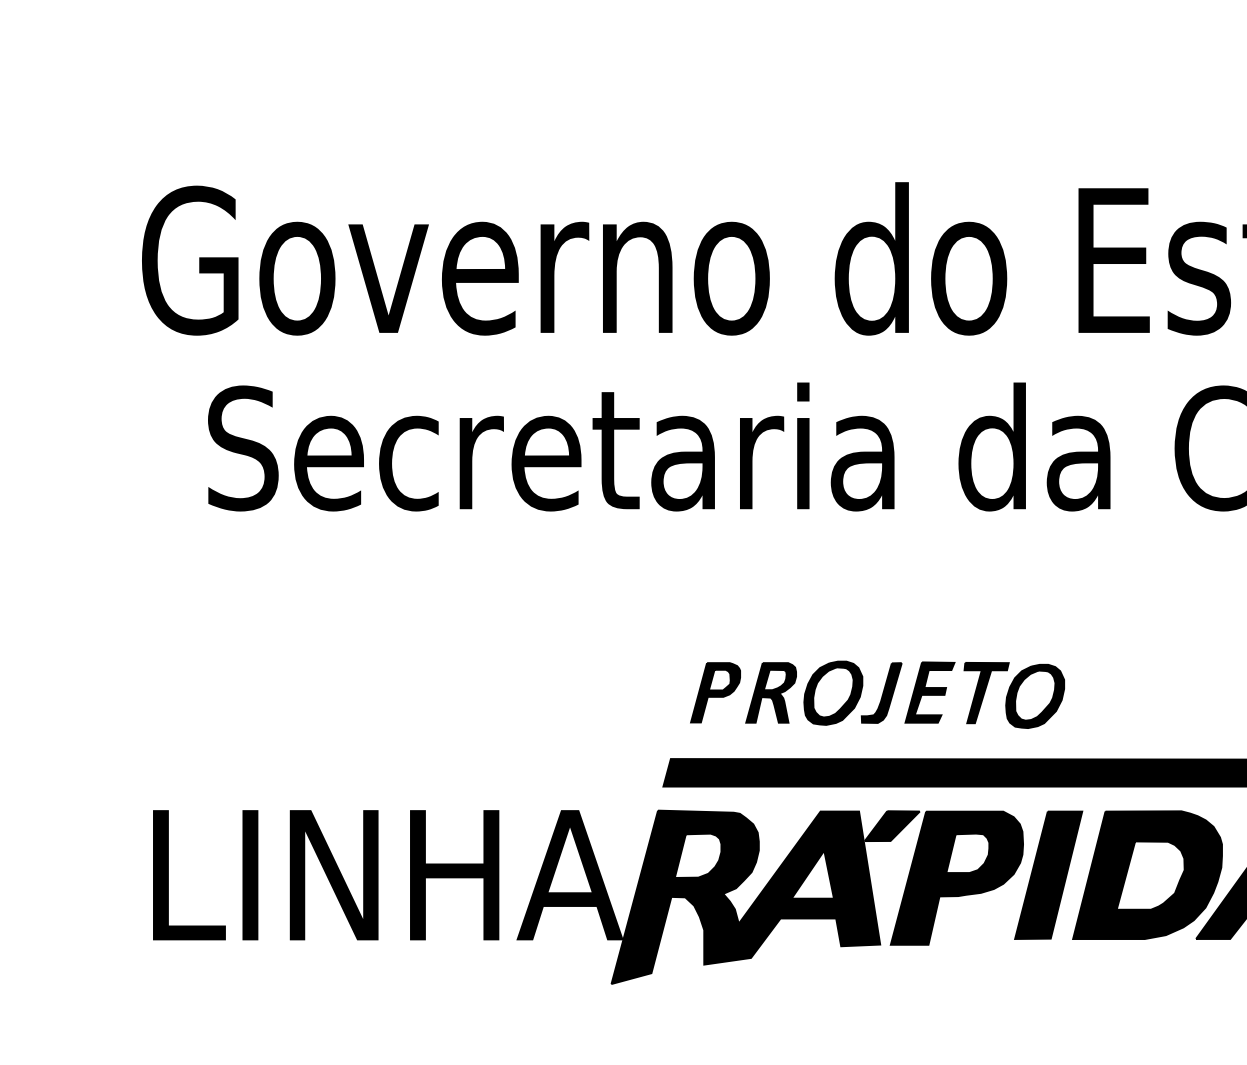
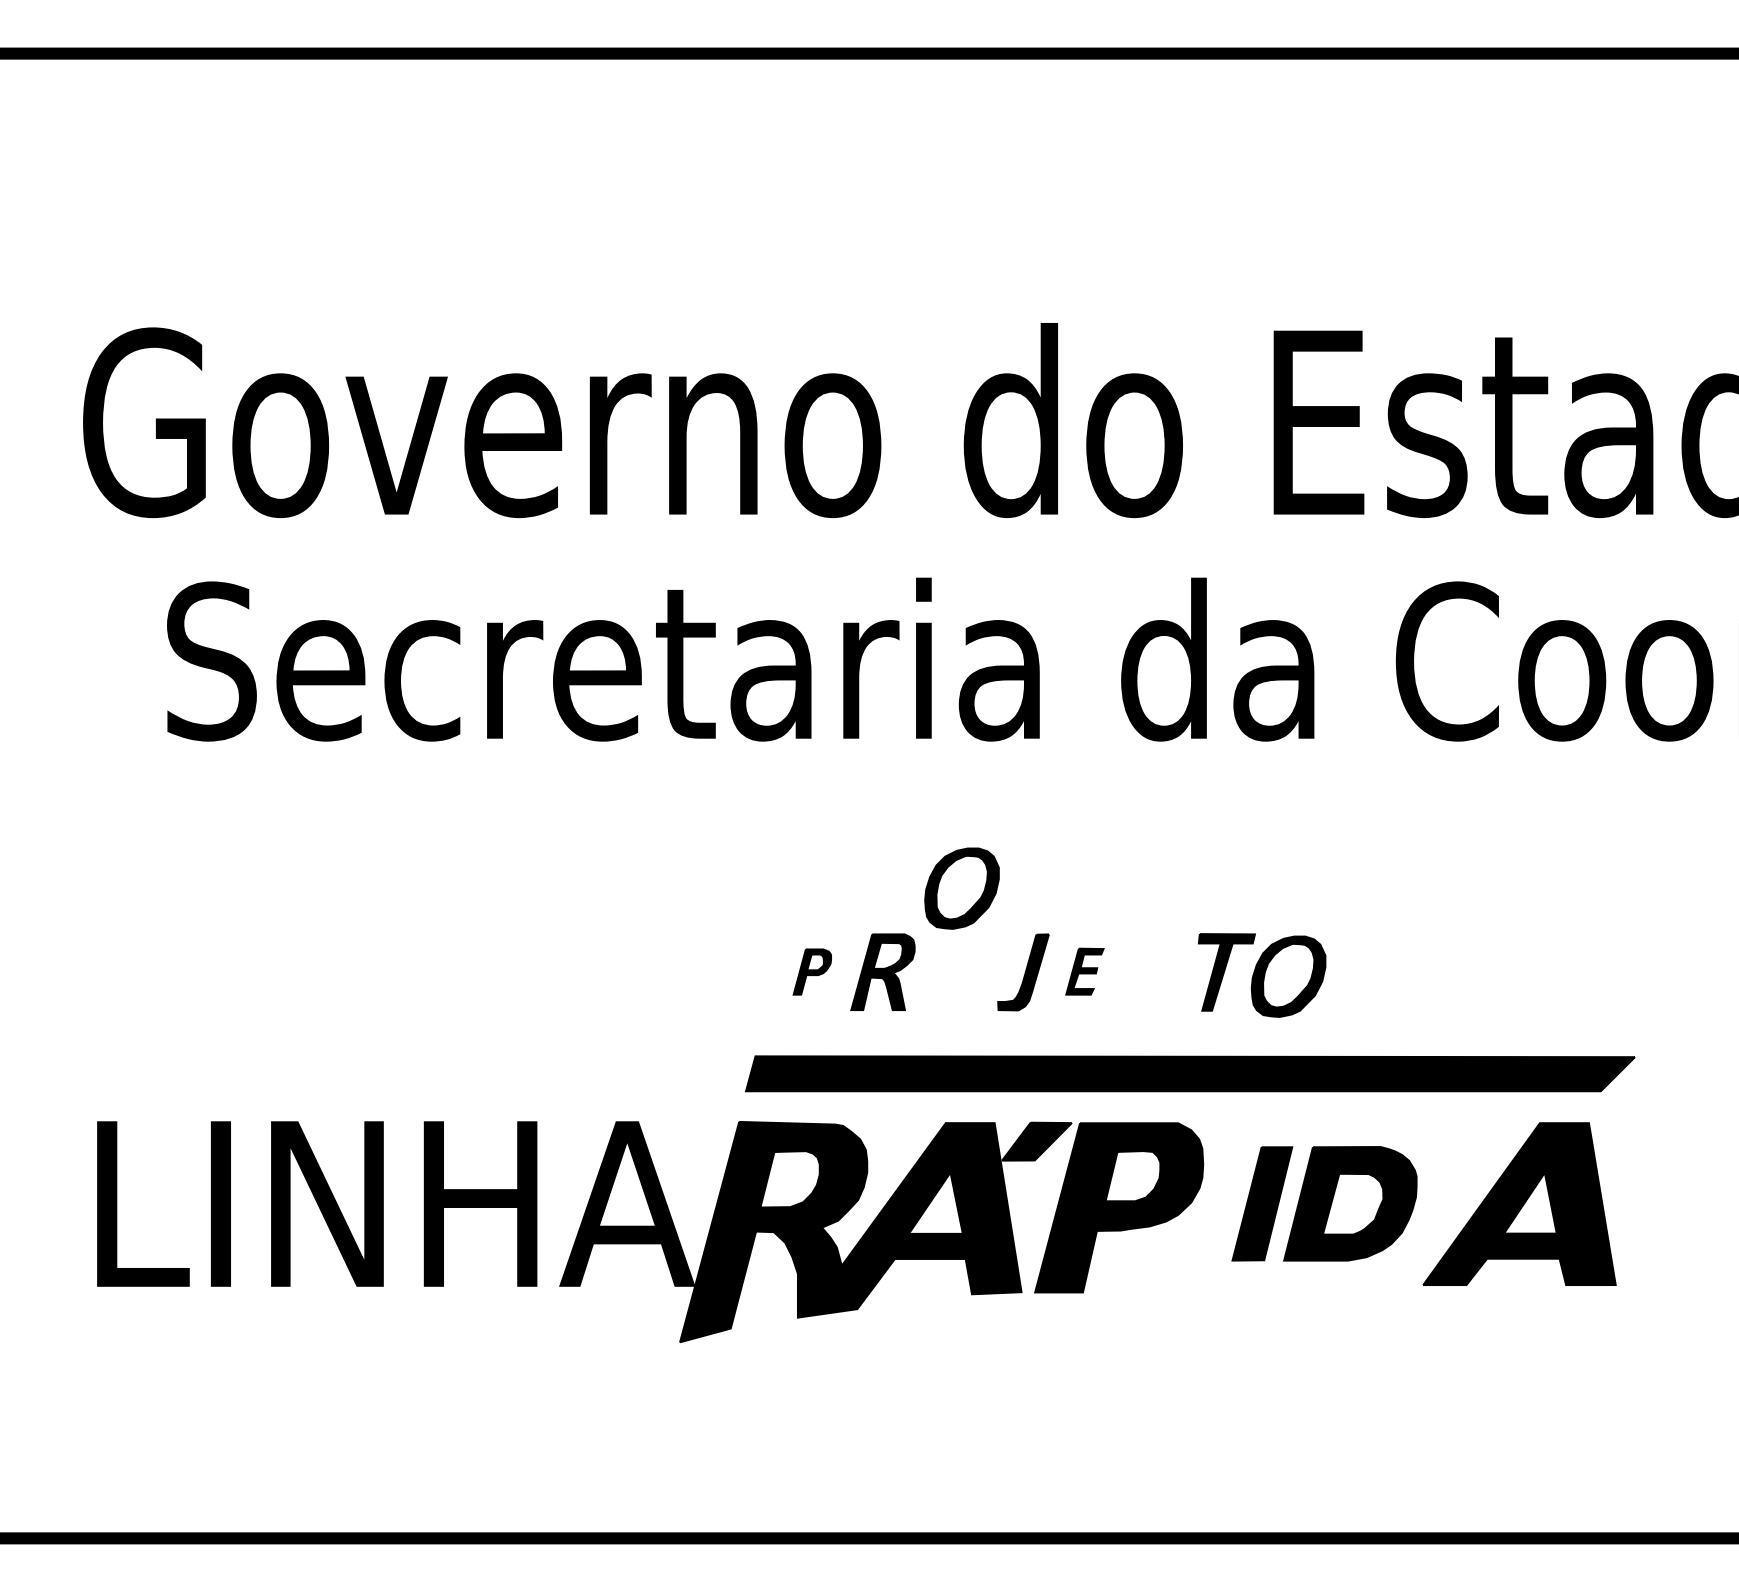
part: (715, 692) -> (812, 971), size x0.6
part: (929, 692) -> (1084, 971), size x0.6
part: (832, 693) -> (961, 888), moved
part: (1014, 695) -> (1262, 975), moved
part: (1118, 874) -> (1324, 1203), size x0.7

